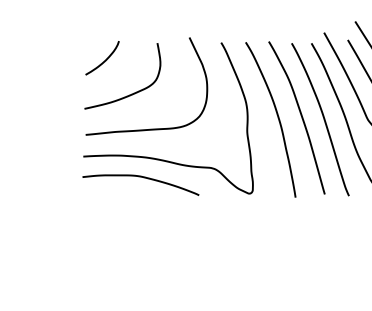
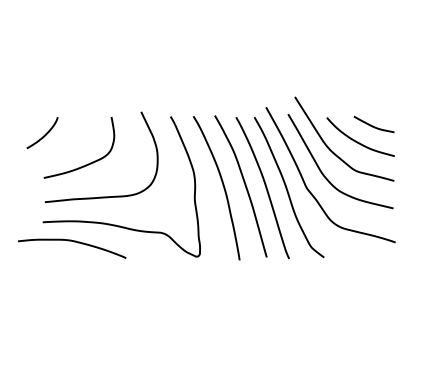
curve: (104, 59) -> (44, 134), moved
curve: (142, 178) -> (73, 242), moved

